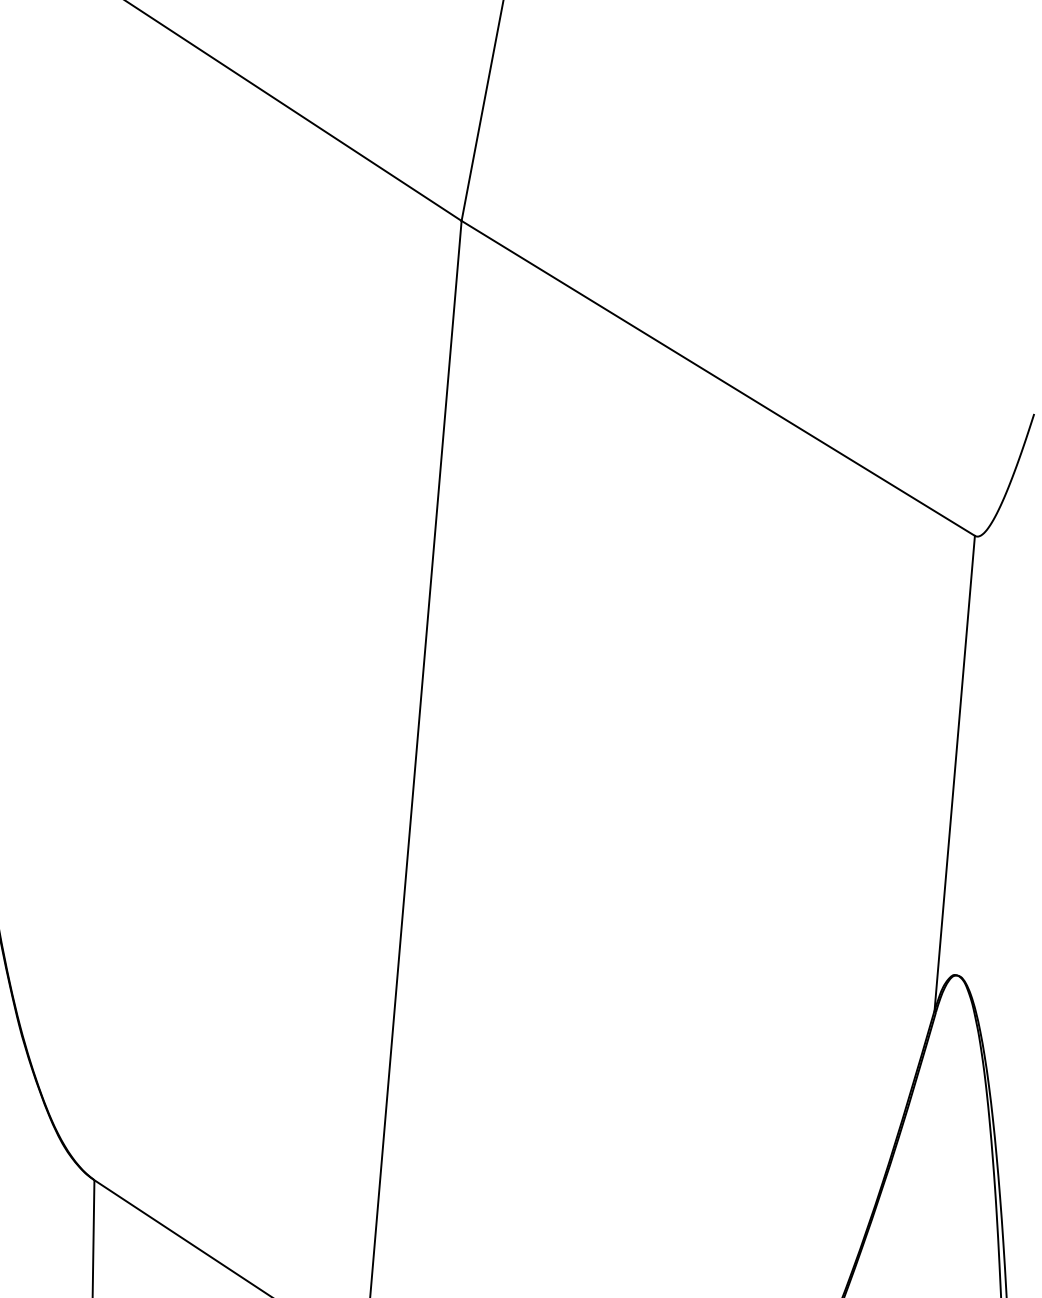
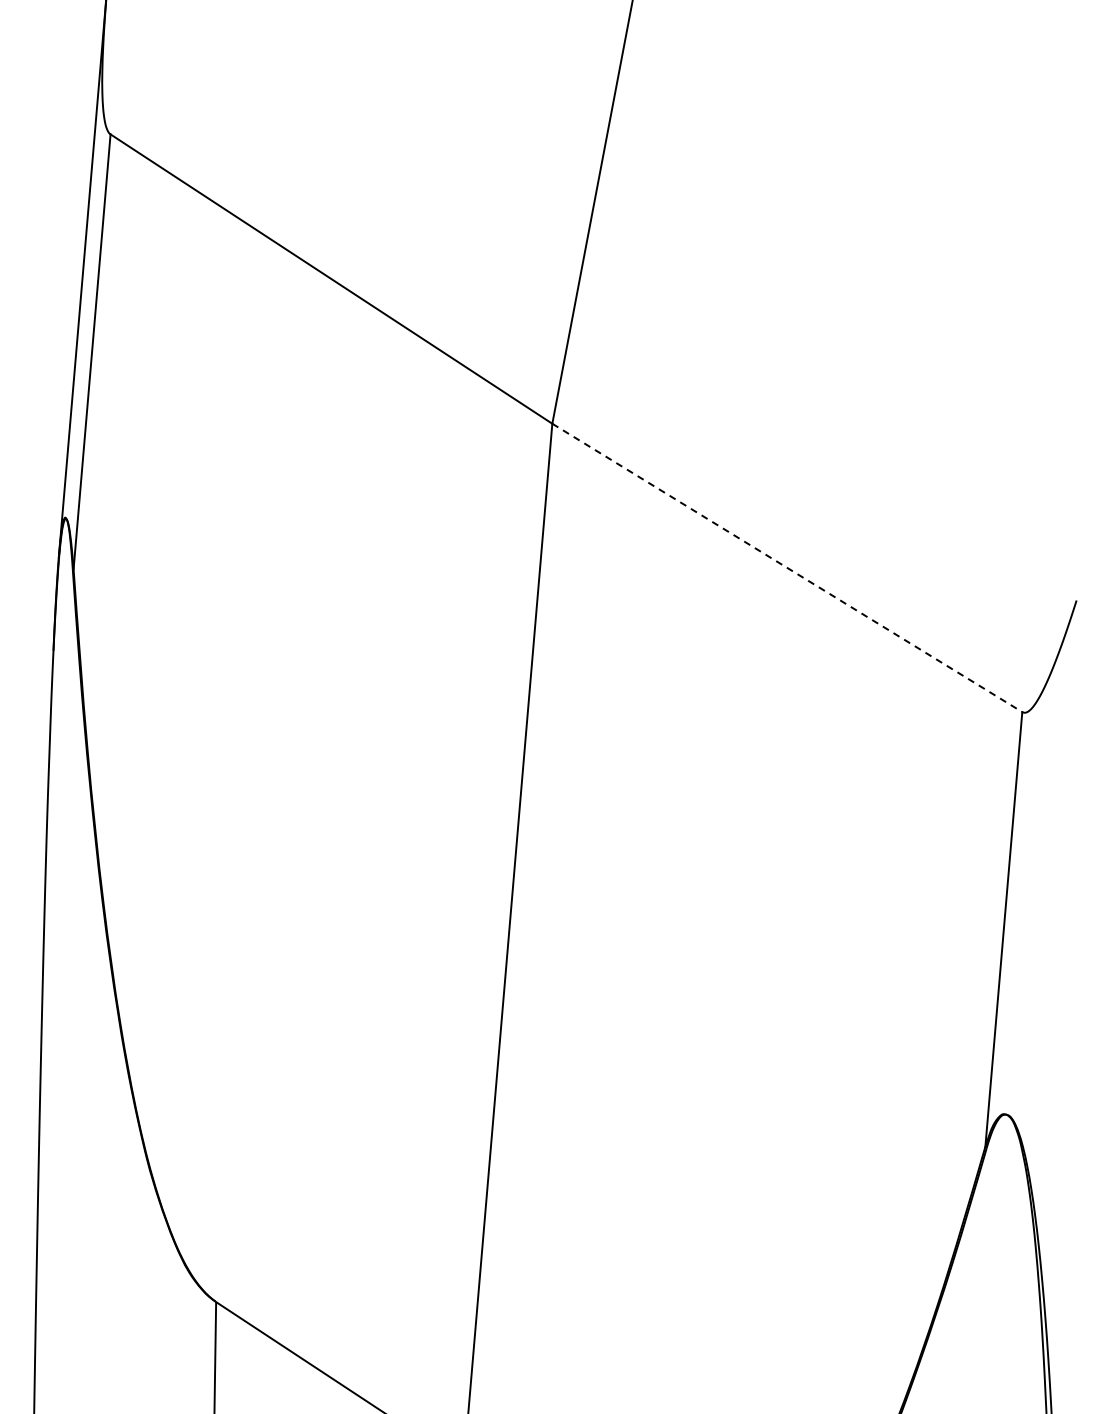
line: (718, 377) -> (787, 567), solid -> dashed

